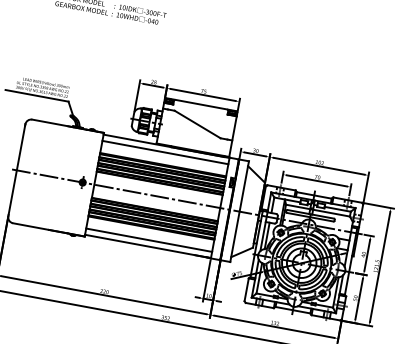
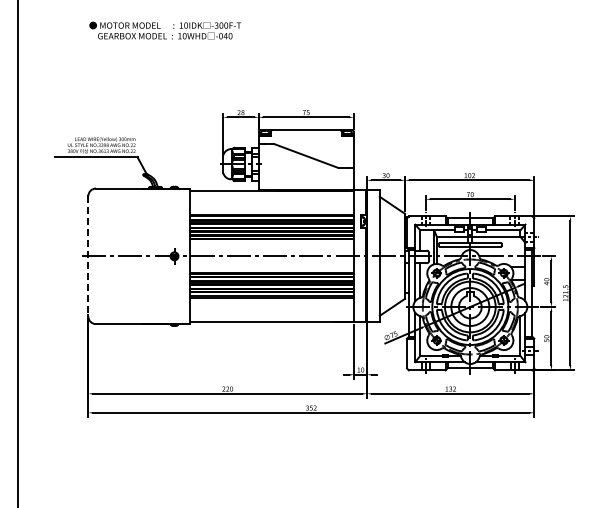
line: (164, 152) -> (271, 199), removed
line: (16, 170) -> (88, 256), solid -> dashed
line: (148, 240) -> (271, 313), removed

